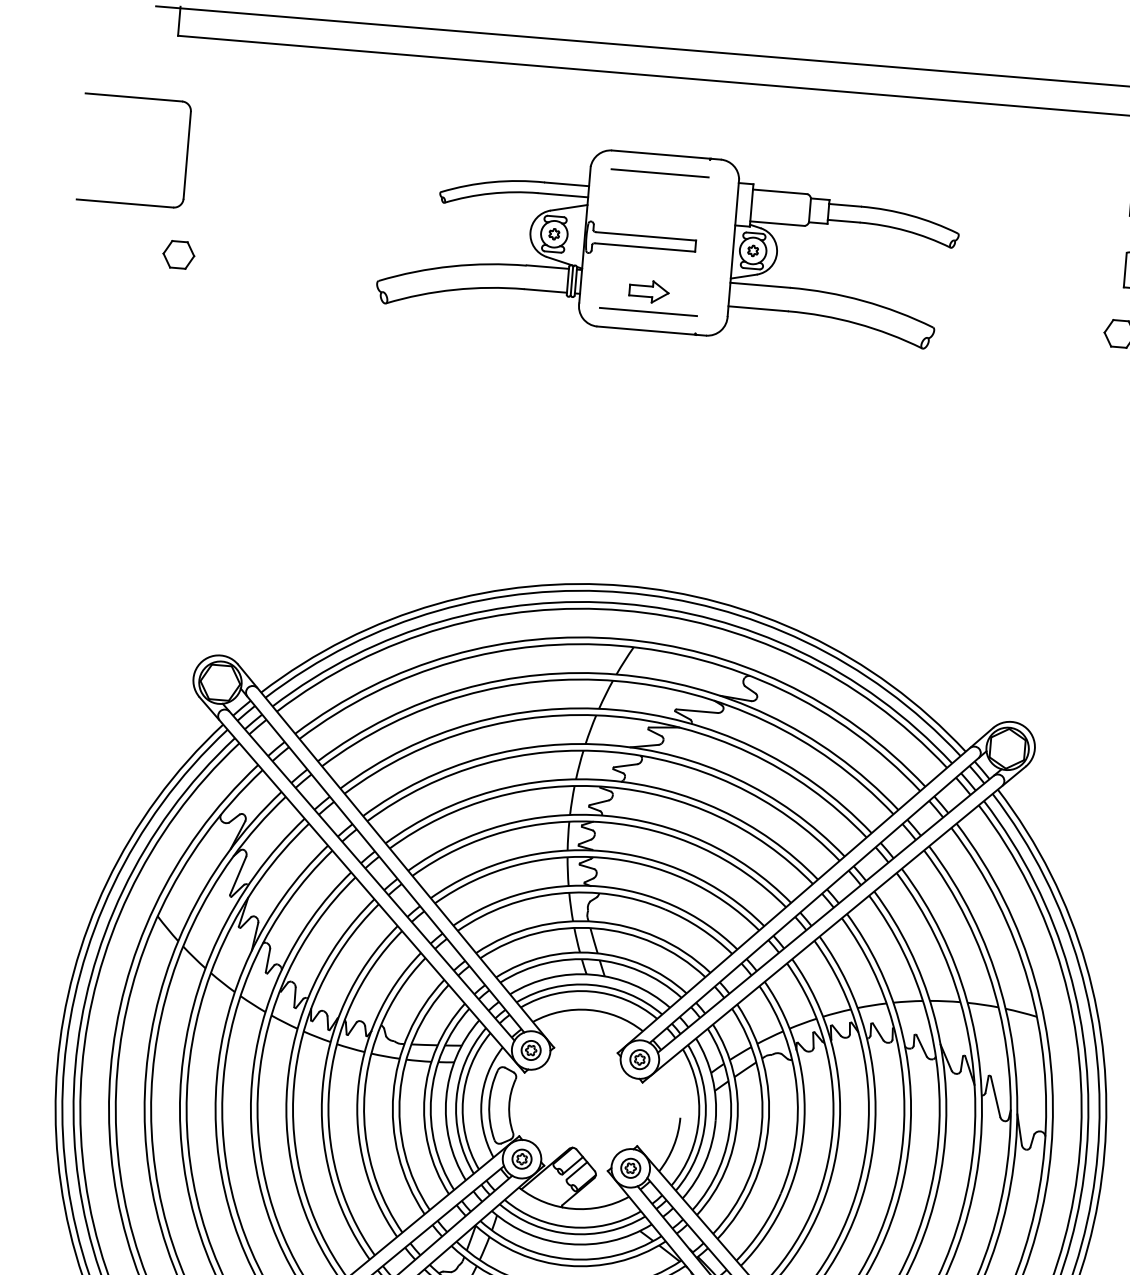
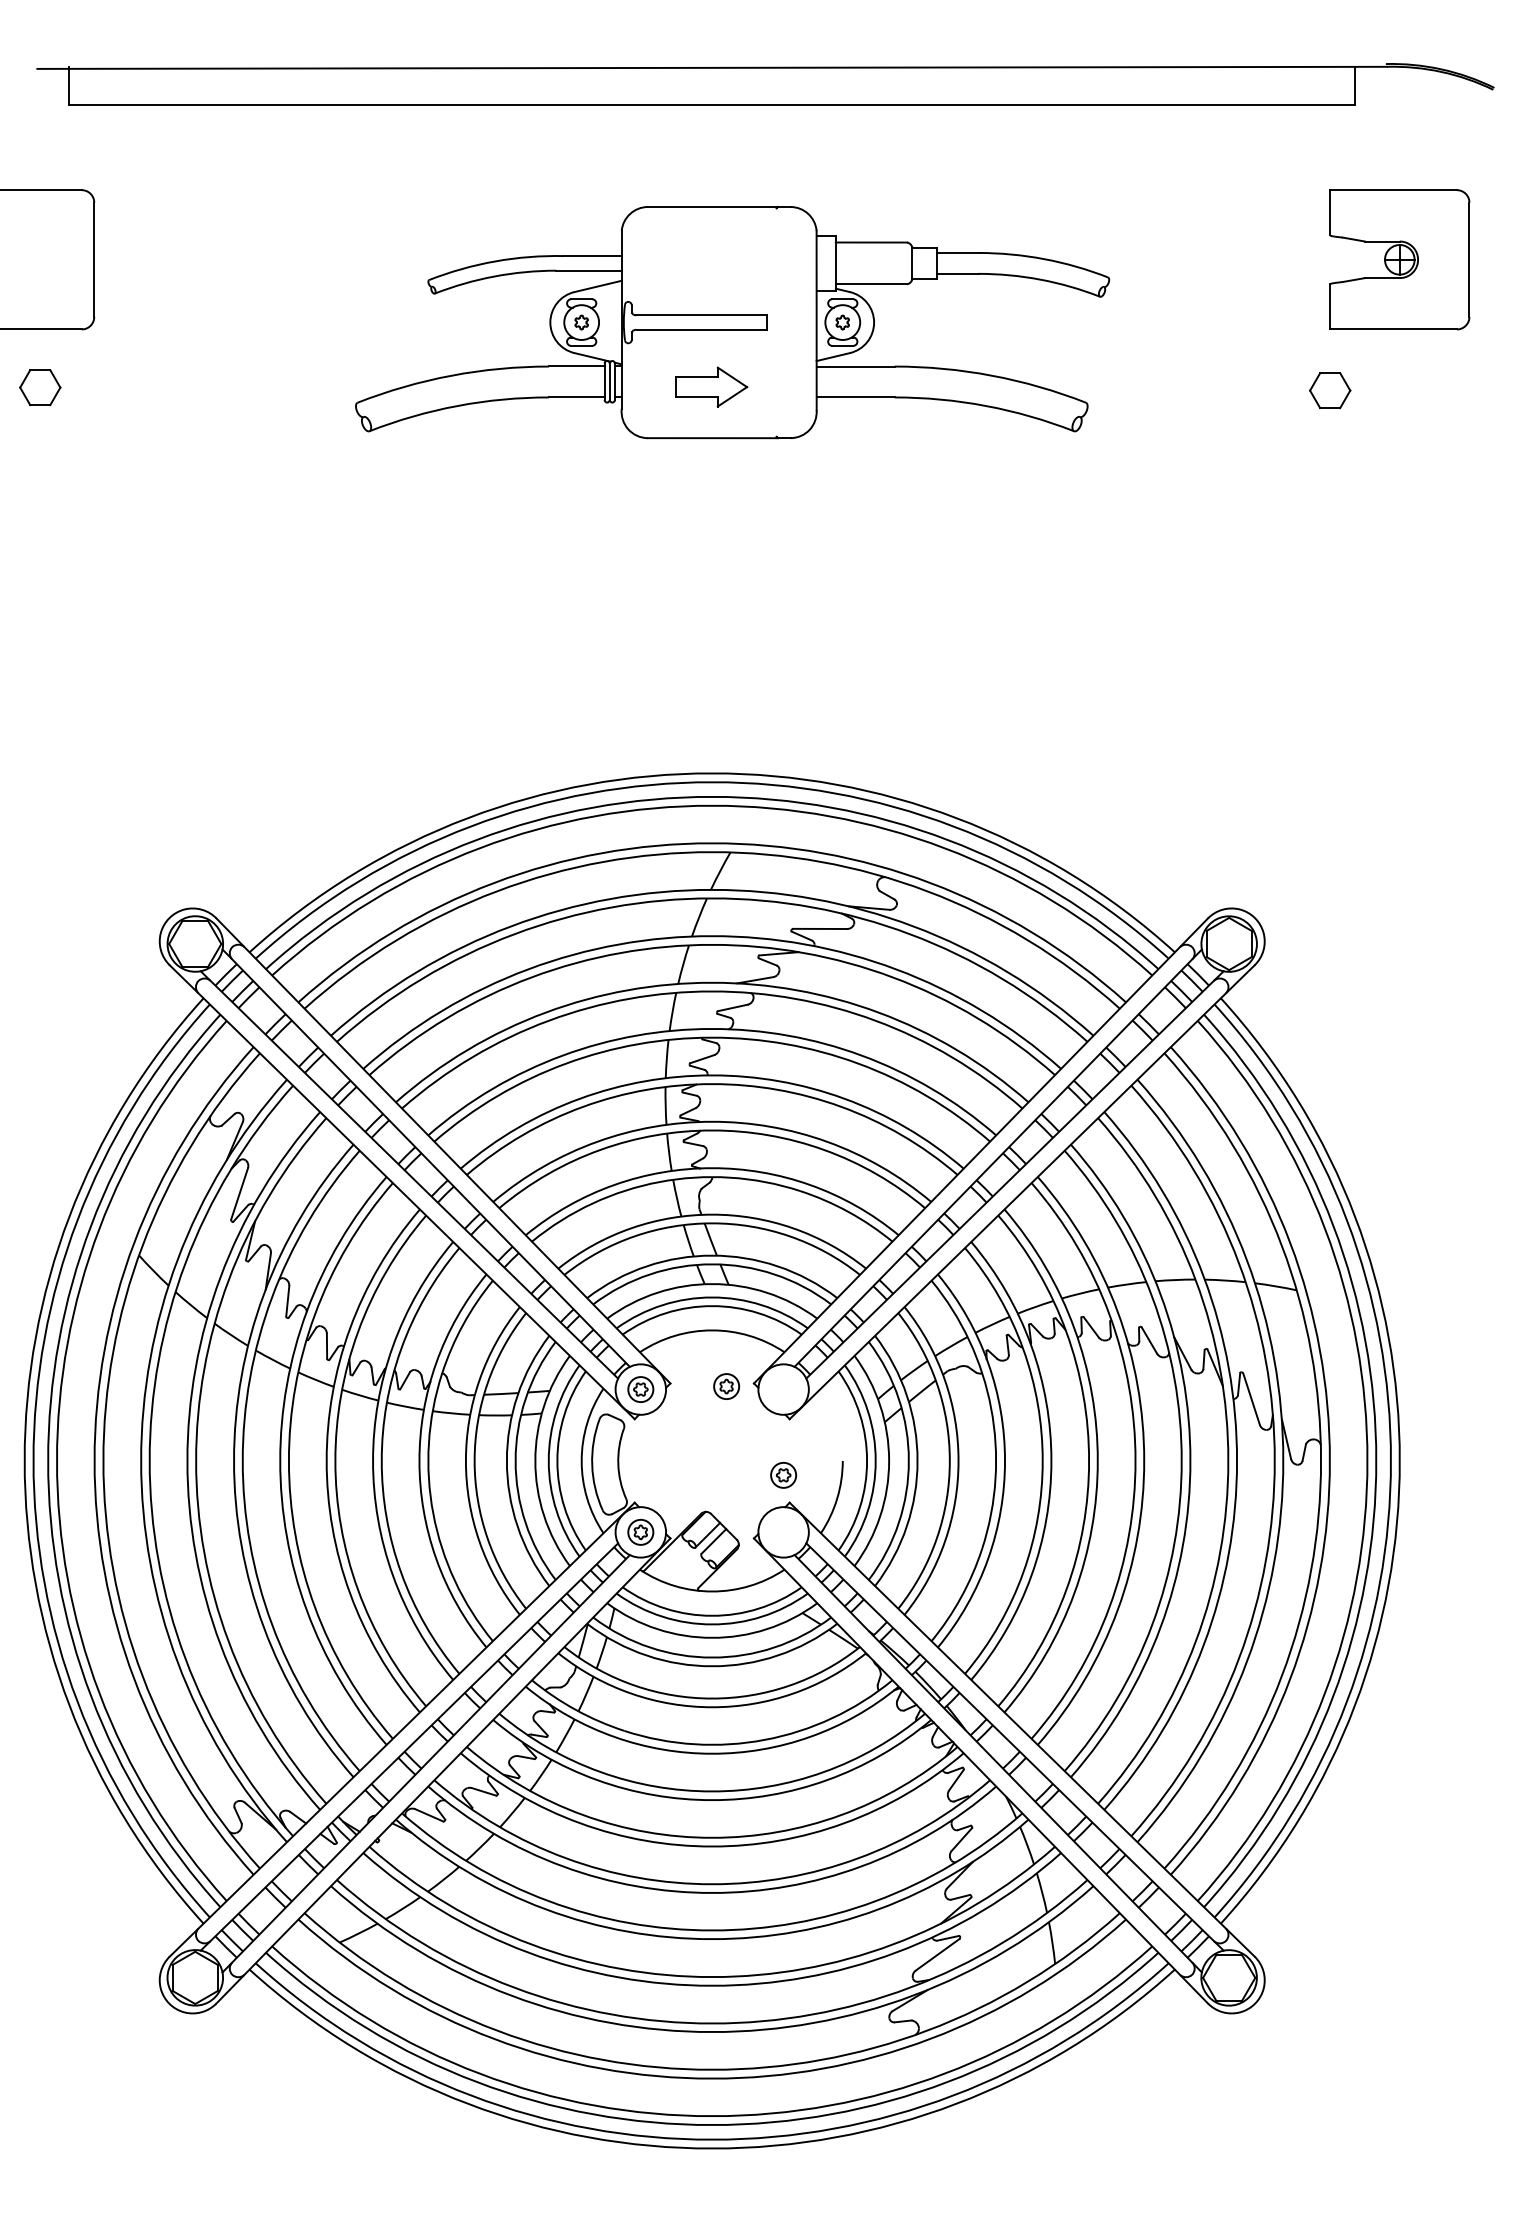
line: (659, 173) -> (712, 231), removed
part: (179, 254) -> (40, 387), moved
part: (649, 291) -> (711, 386), size x1.4
line: (648, 311) -> (712, 413), removed
part: (639, 1059) -> (726, 1386), moved
part: (630, 1168) -> (783, 1475), moved

